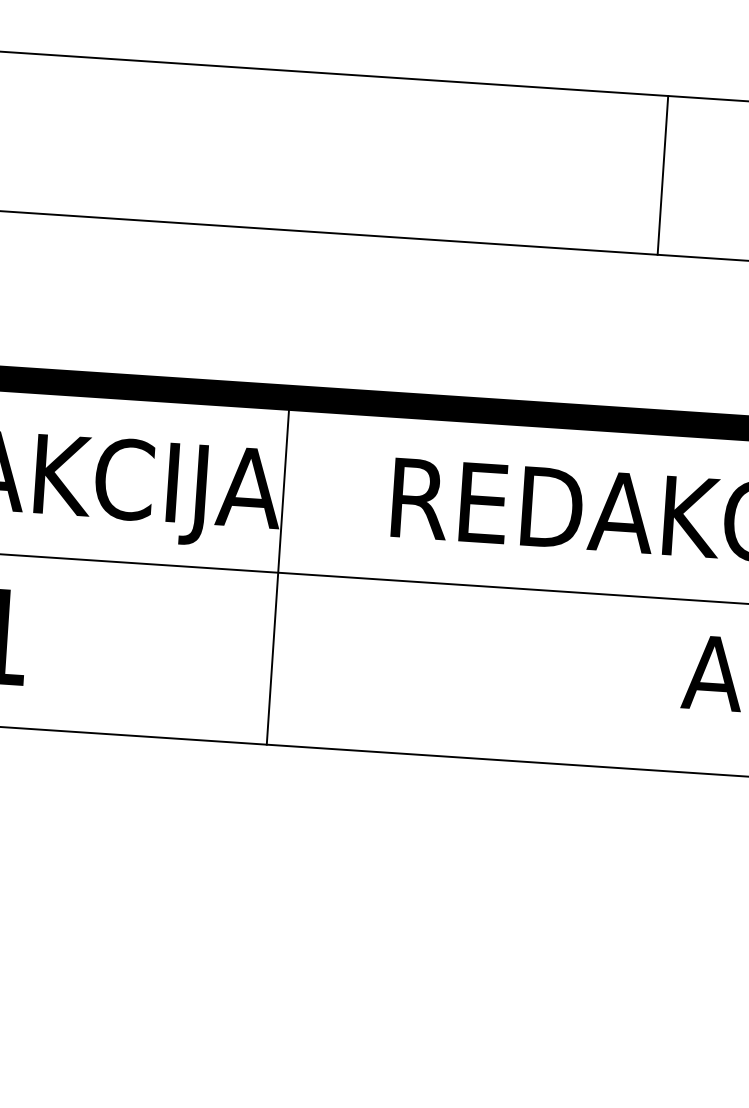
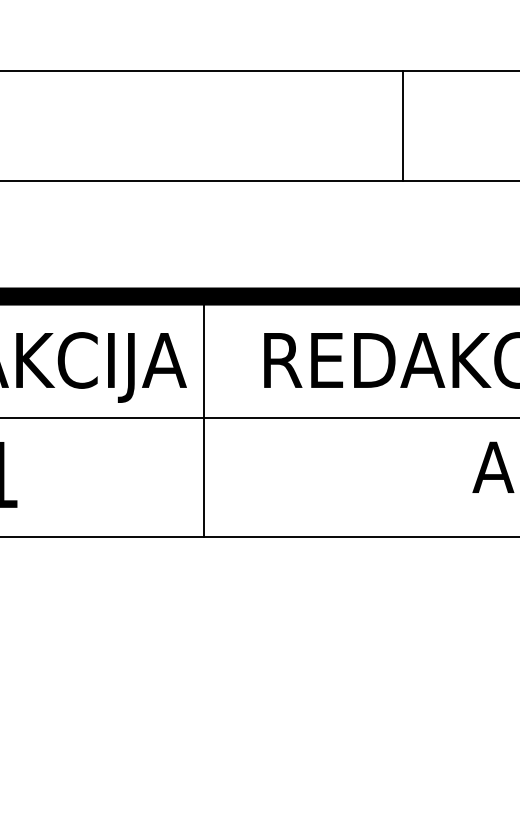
line: (662, 175) -> (402, 125), moved
line: (278, 570) -> (204, 416), moved

